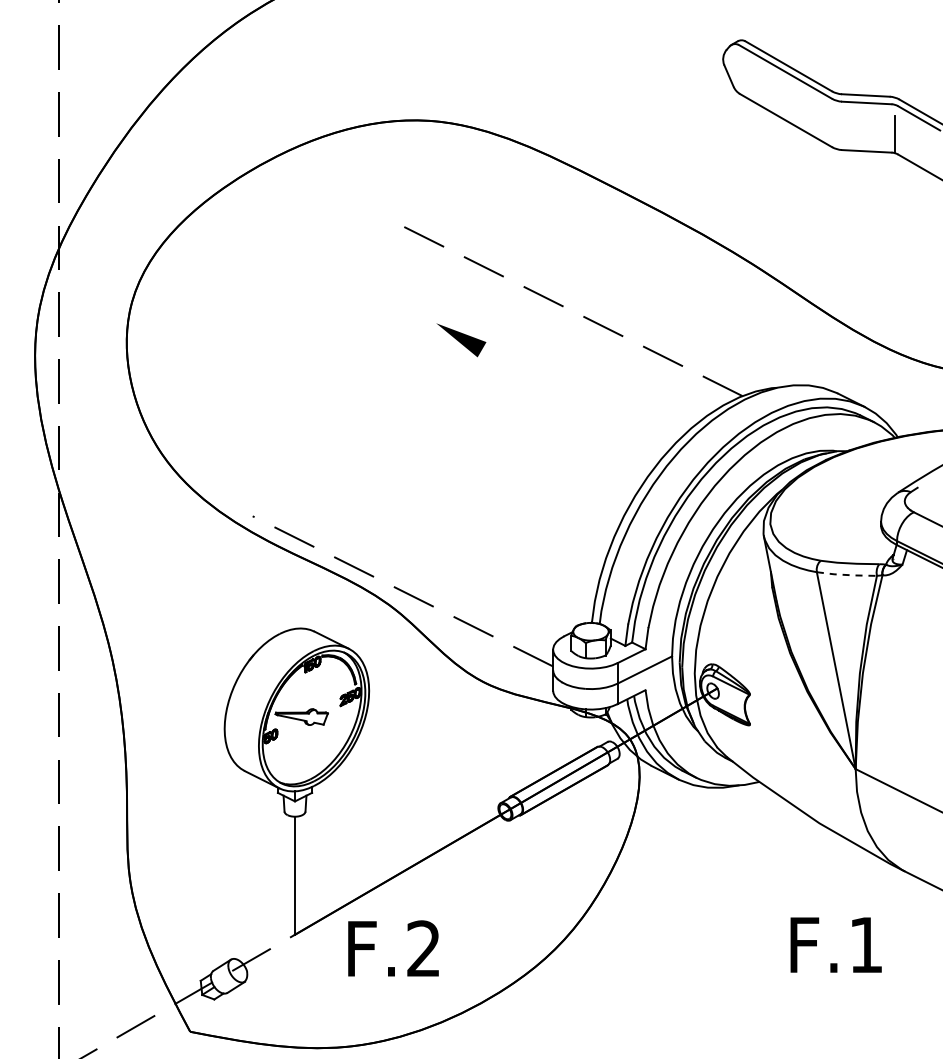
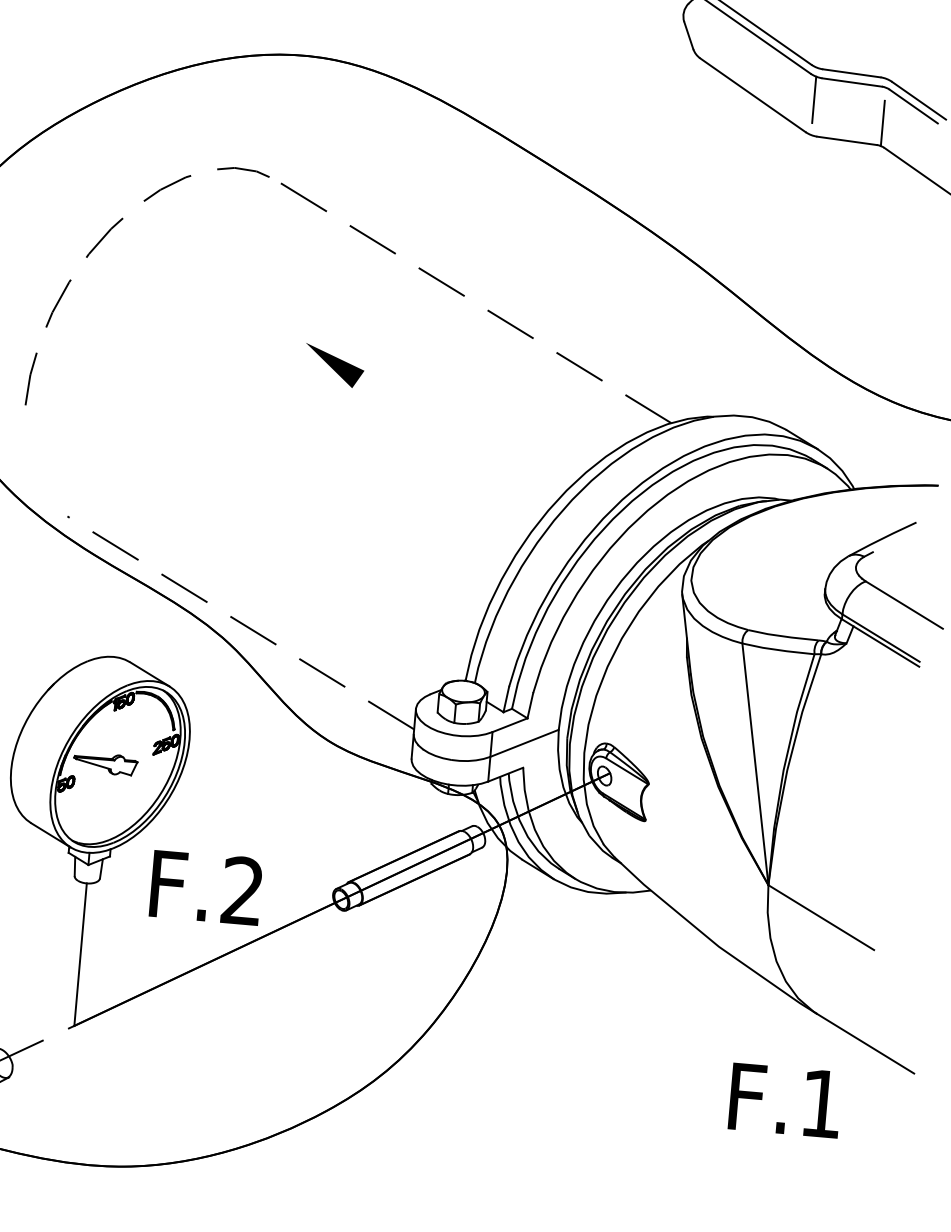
line: (836, 119) -> (813, 99), added
curve: (258, 291) -> (98, 245), added
part: (461, 340) -> (334, 366), moved
line: (846, 574) -> (777, 649), dashed -> solid
text: (835, 944) -> (784, 1099), moved
text: (393, 948) -> (206, 887), moved

